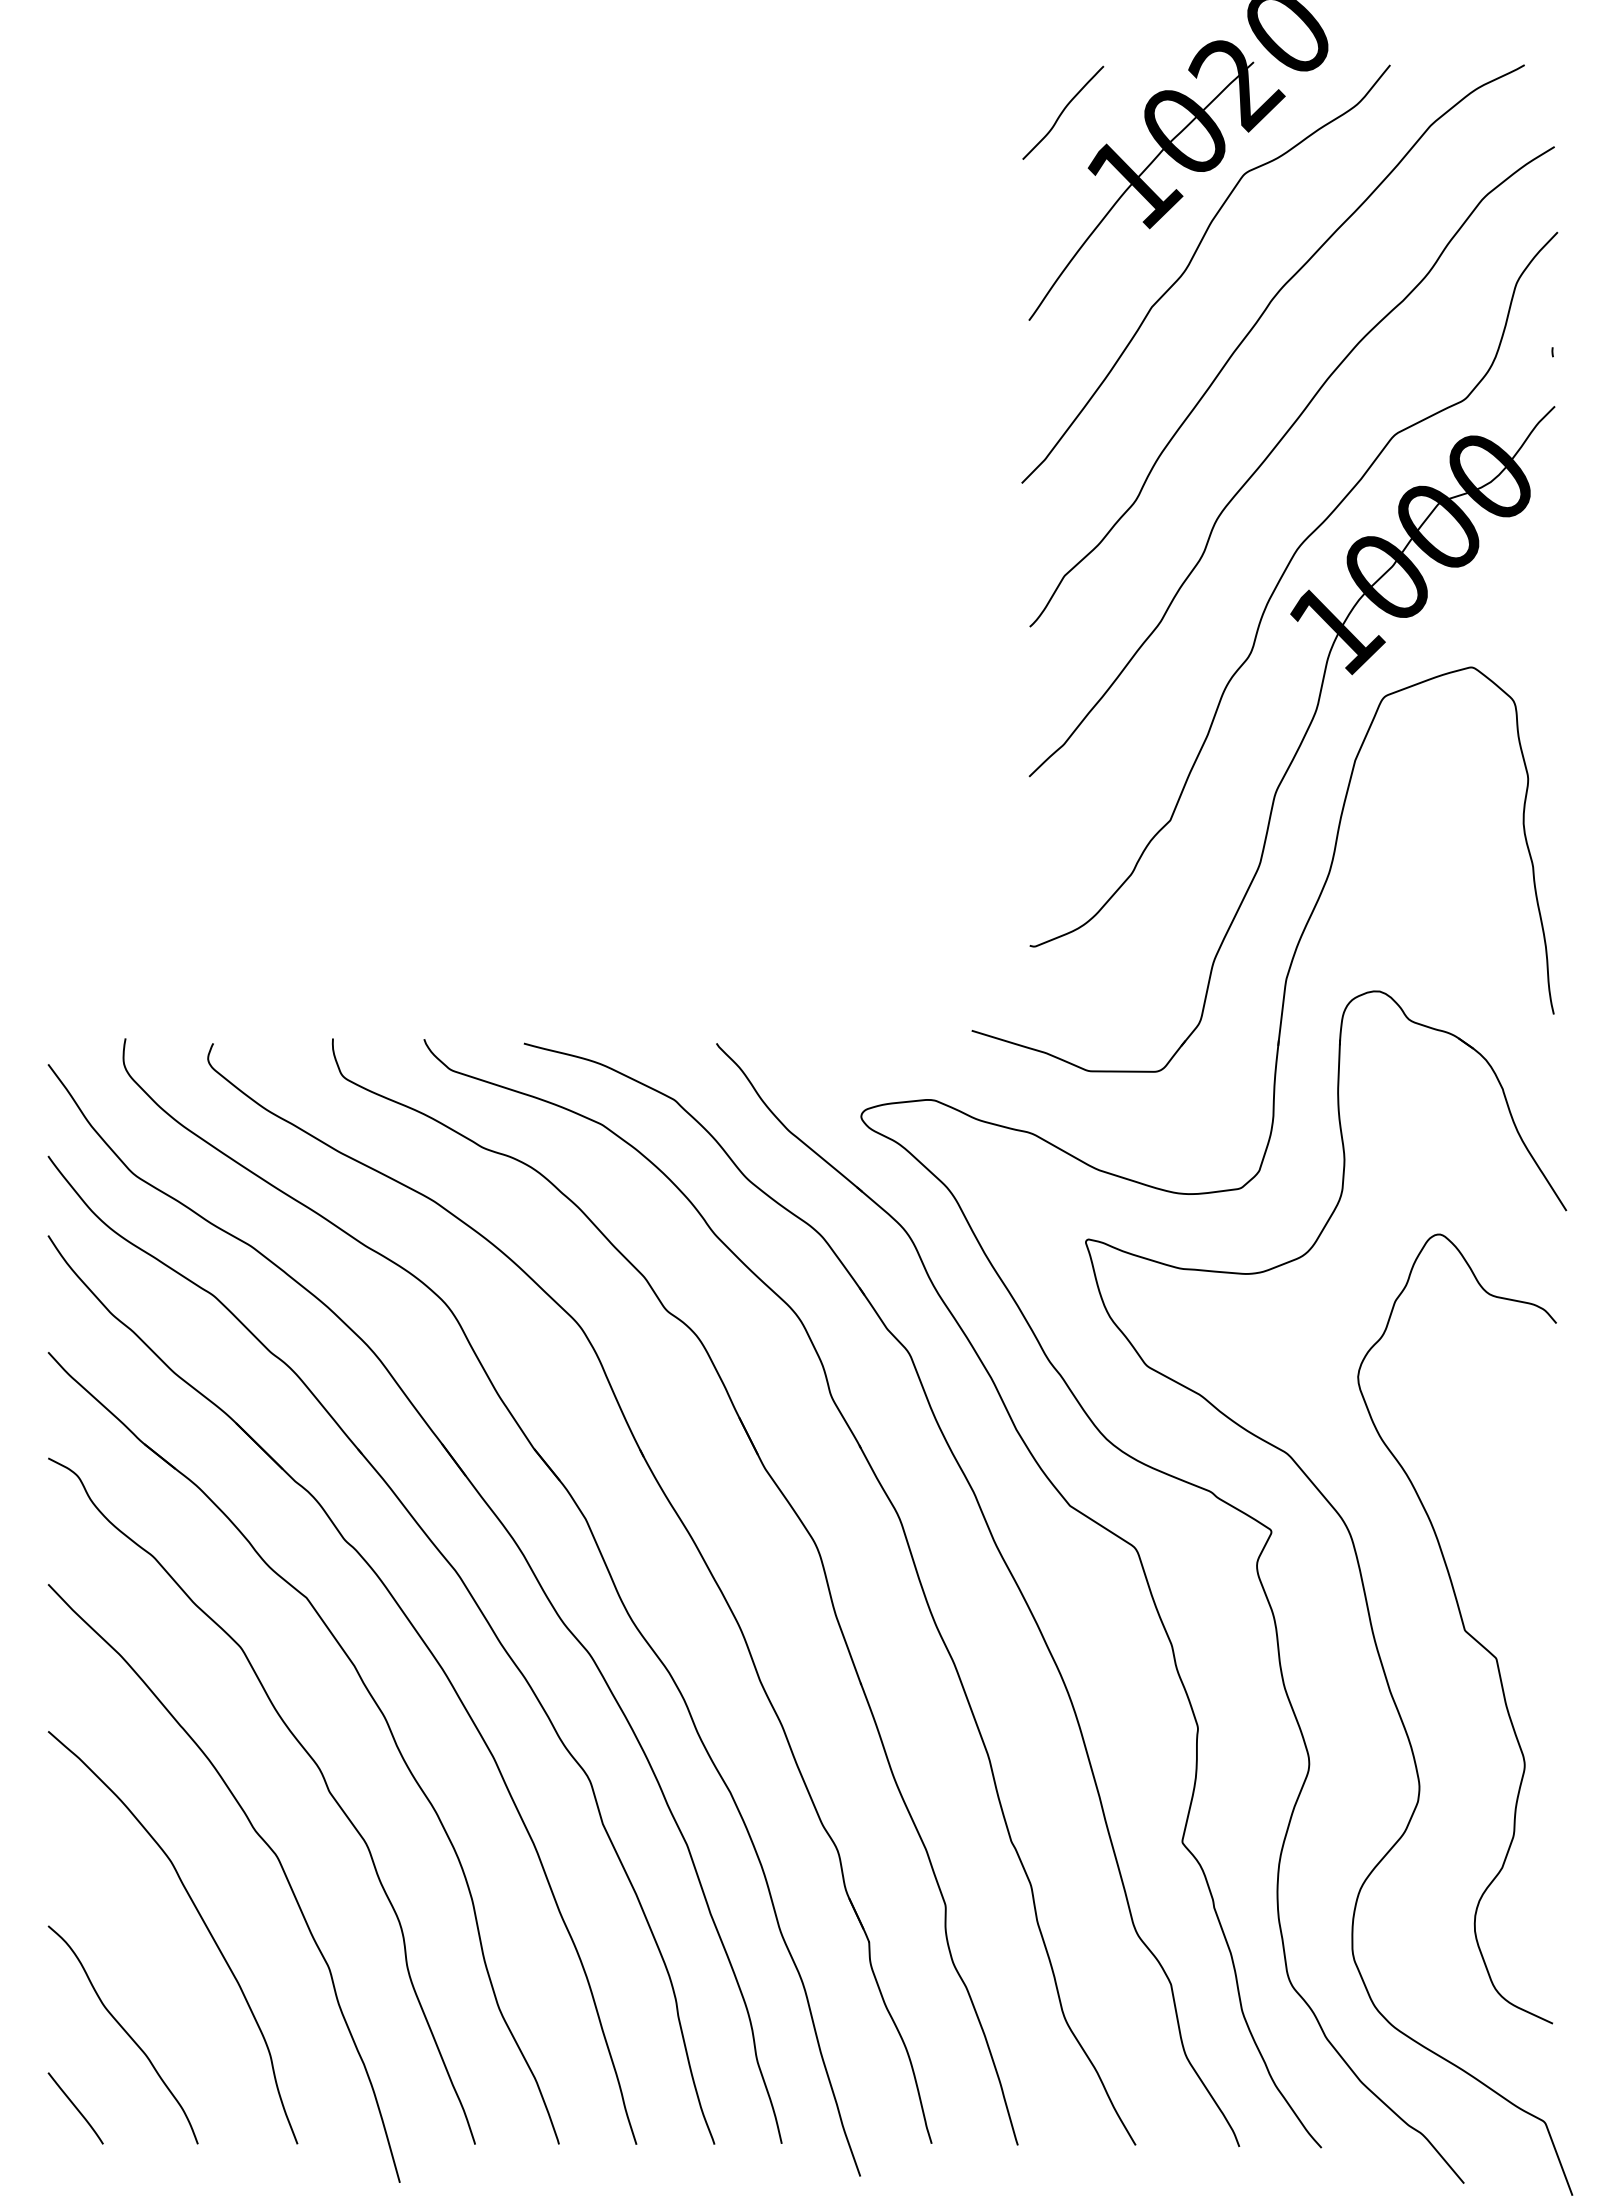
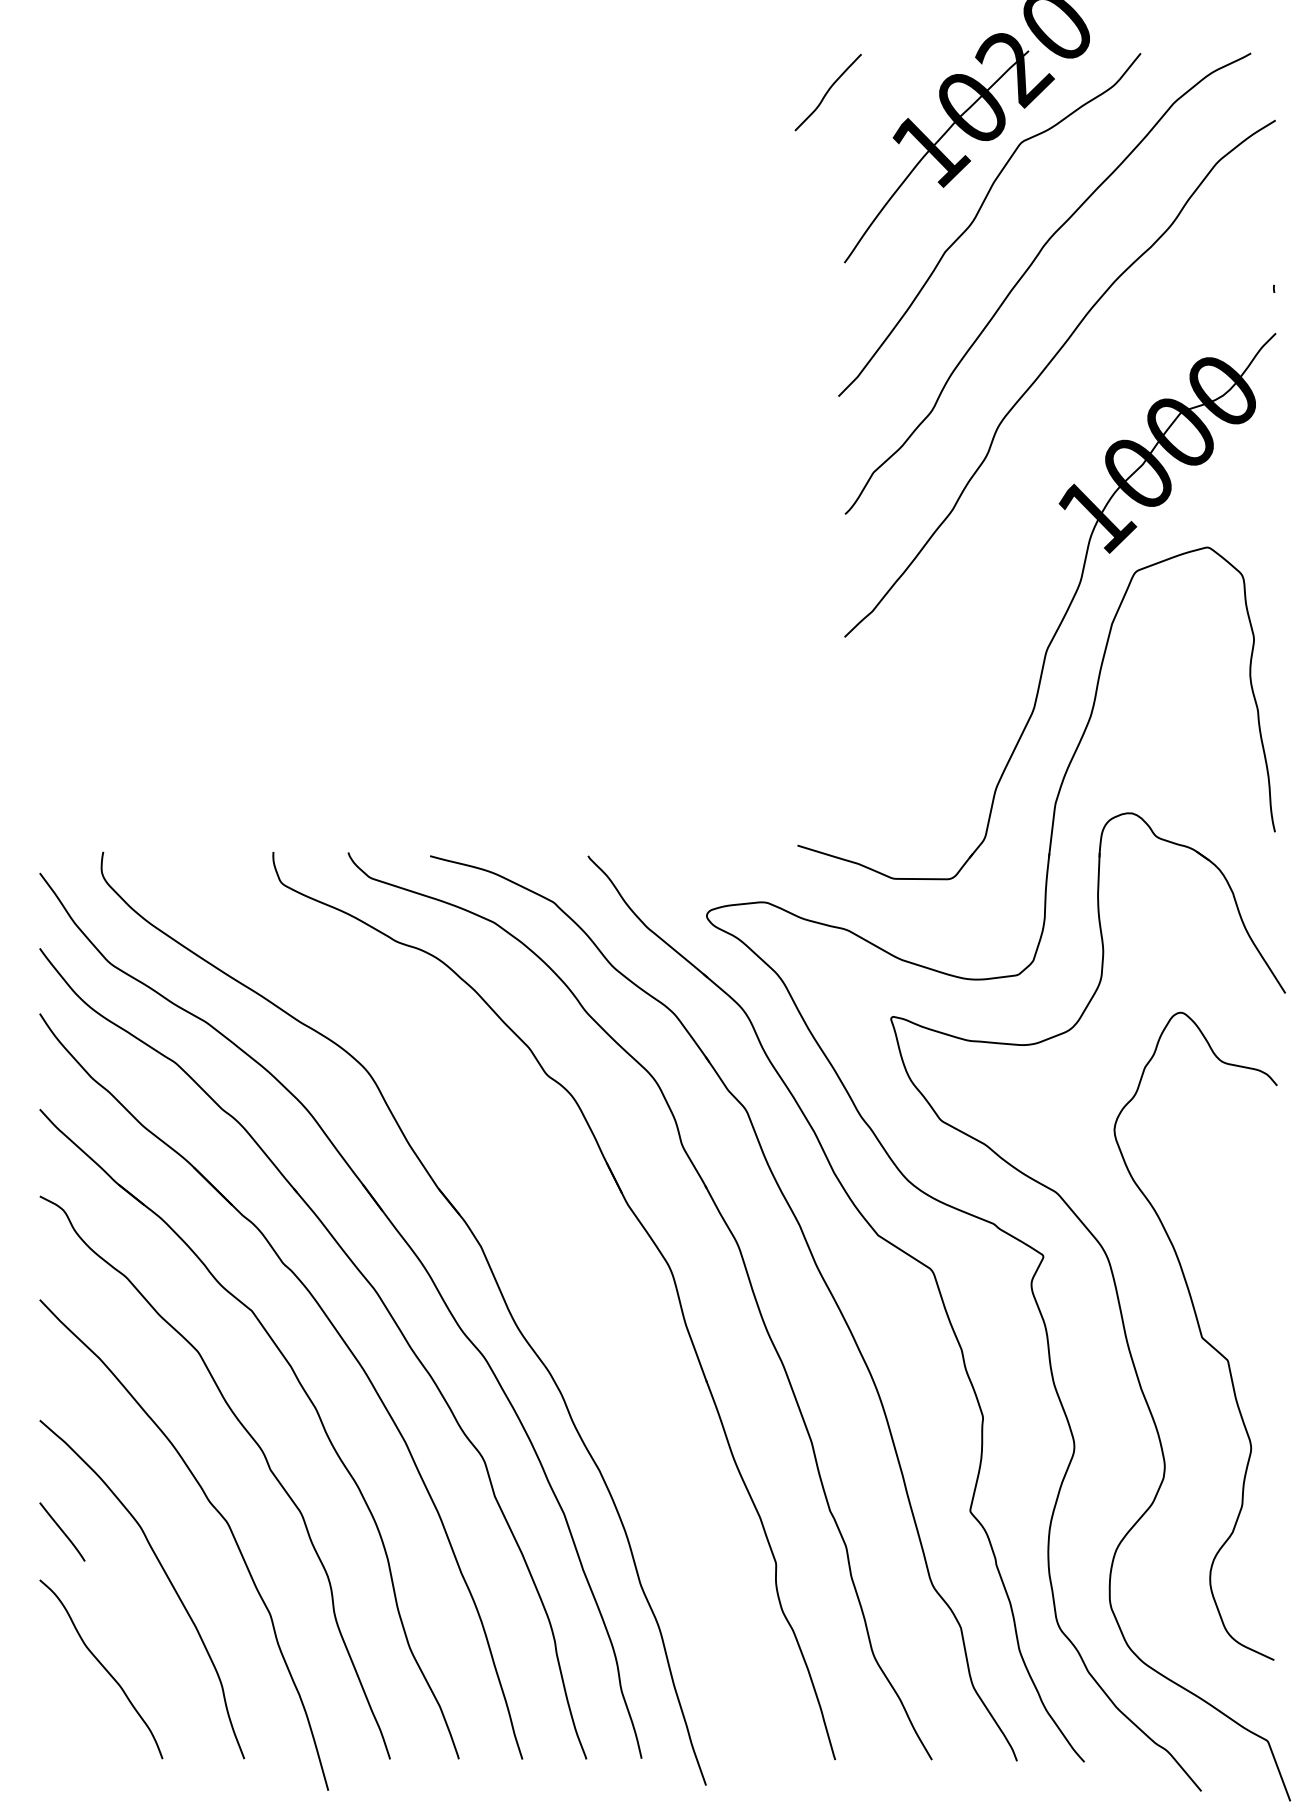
curve: (1063, 112) -> (828, 92), moved
curve: (1279, 583) -> (1049, 478), removed
part: (679, 1520) -> (557, 1247), removed
curve: (75, 2108) -> (62, 1532), moved

